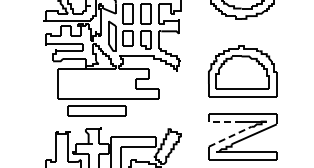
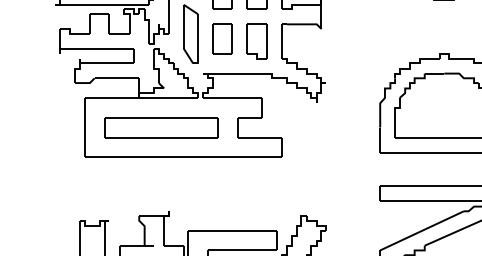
part: (96, 110) -> (160, 126), moved
line: (224, 121) -> (410, 200), dashed -> solid
line: (230, 136) -> (422, 230), dashed -> solid

